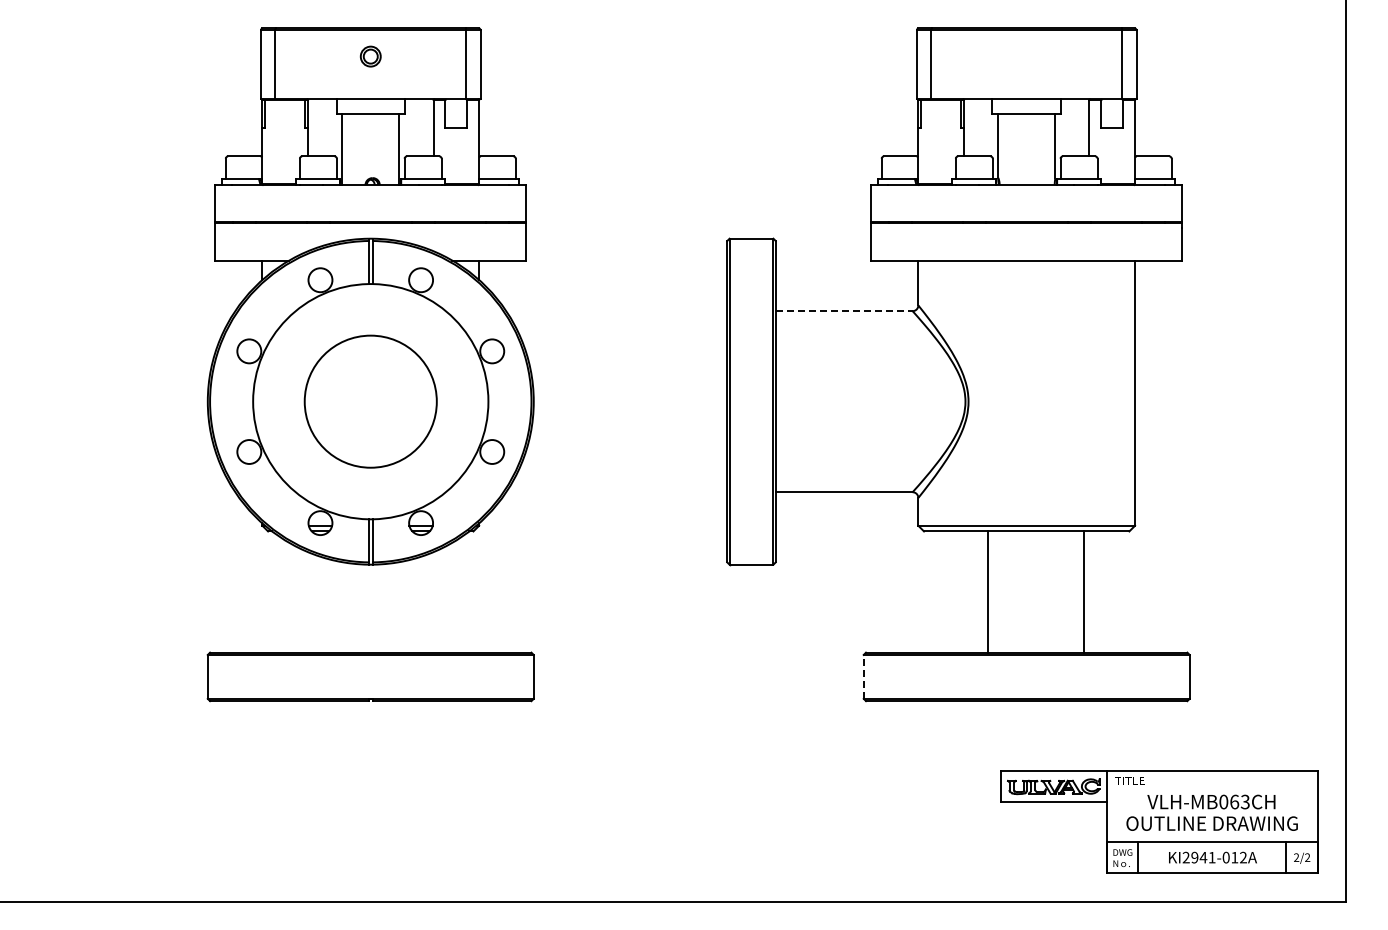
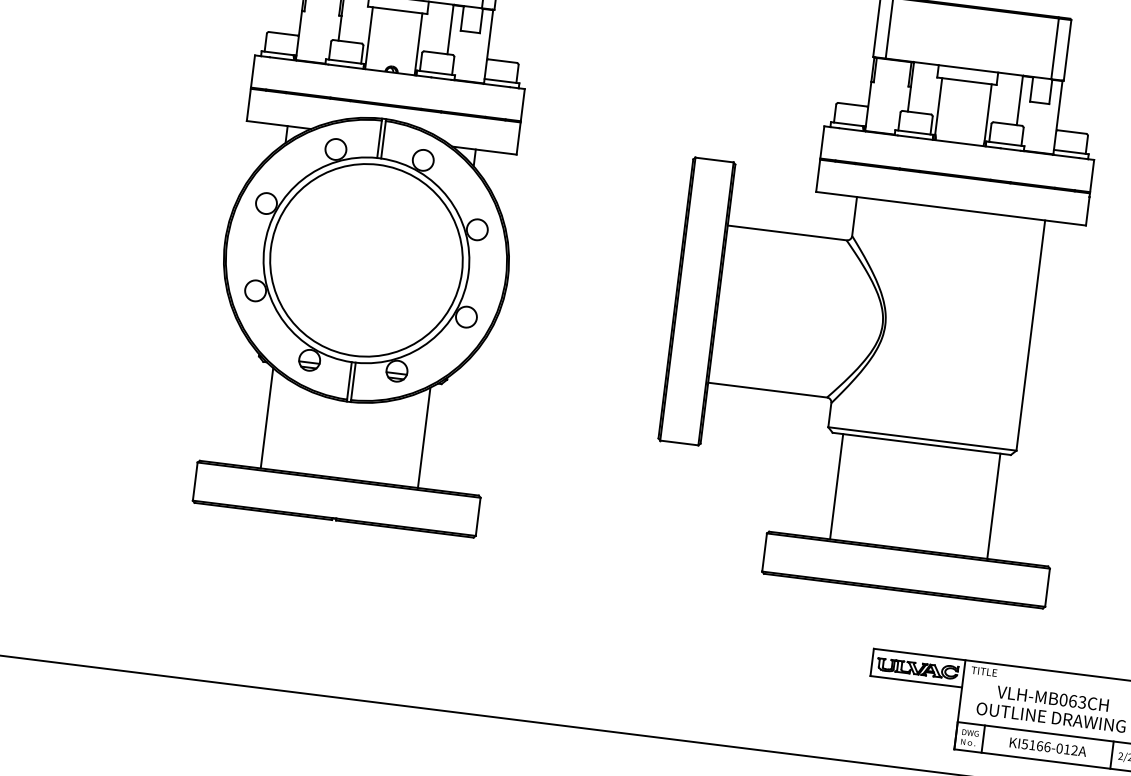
line: (844, 311) -> (787, 233), dashed -> solid
circle: (370, 401) -> (366, 260), size x1.67
line: (988, 591) -> (837, 486), moved
line: (1084, 591) -> (994, 505), moved
line: (280, 594) -> (267, 417), added
line: (461, 594) -> (424, 437), added
line: (863, 676) -> (764, 552), dashed -> solid
text: (1198, 857) -> (1035, 745), KI2941-012A -> KI5166-012A

